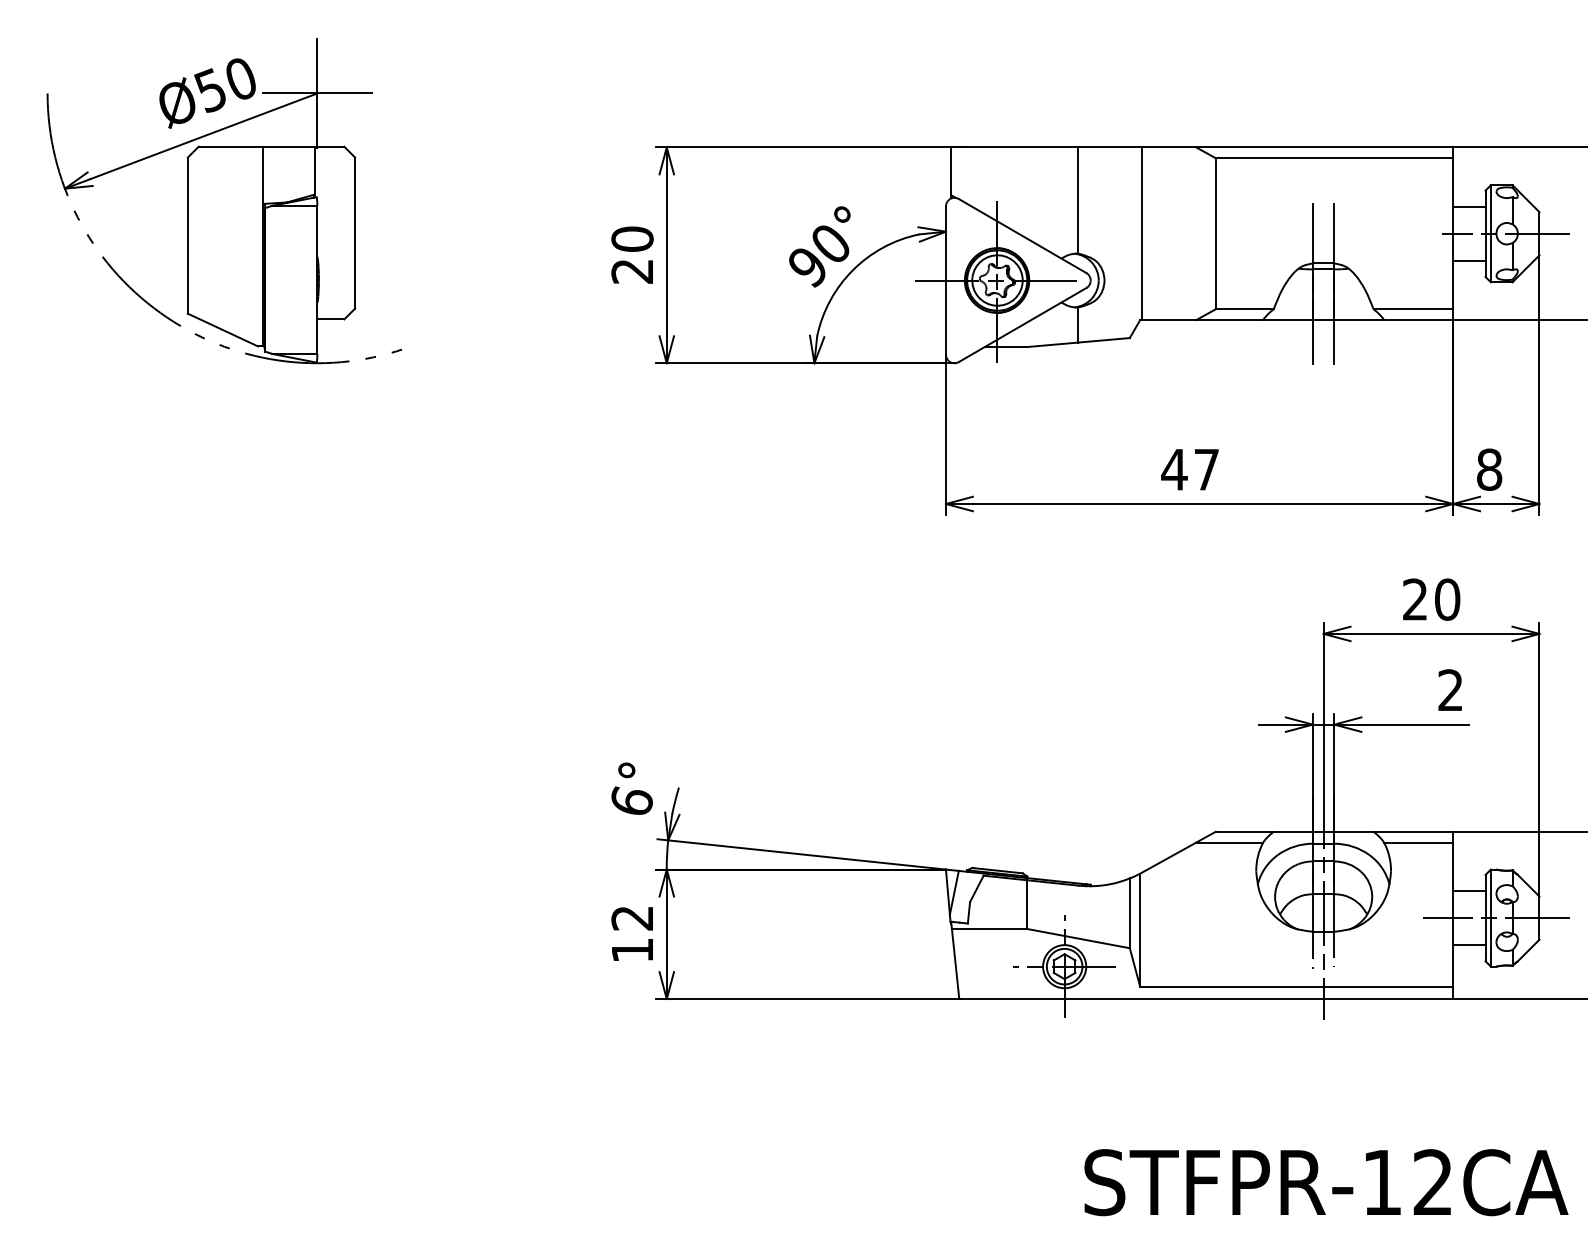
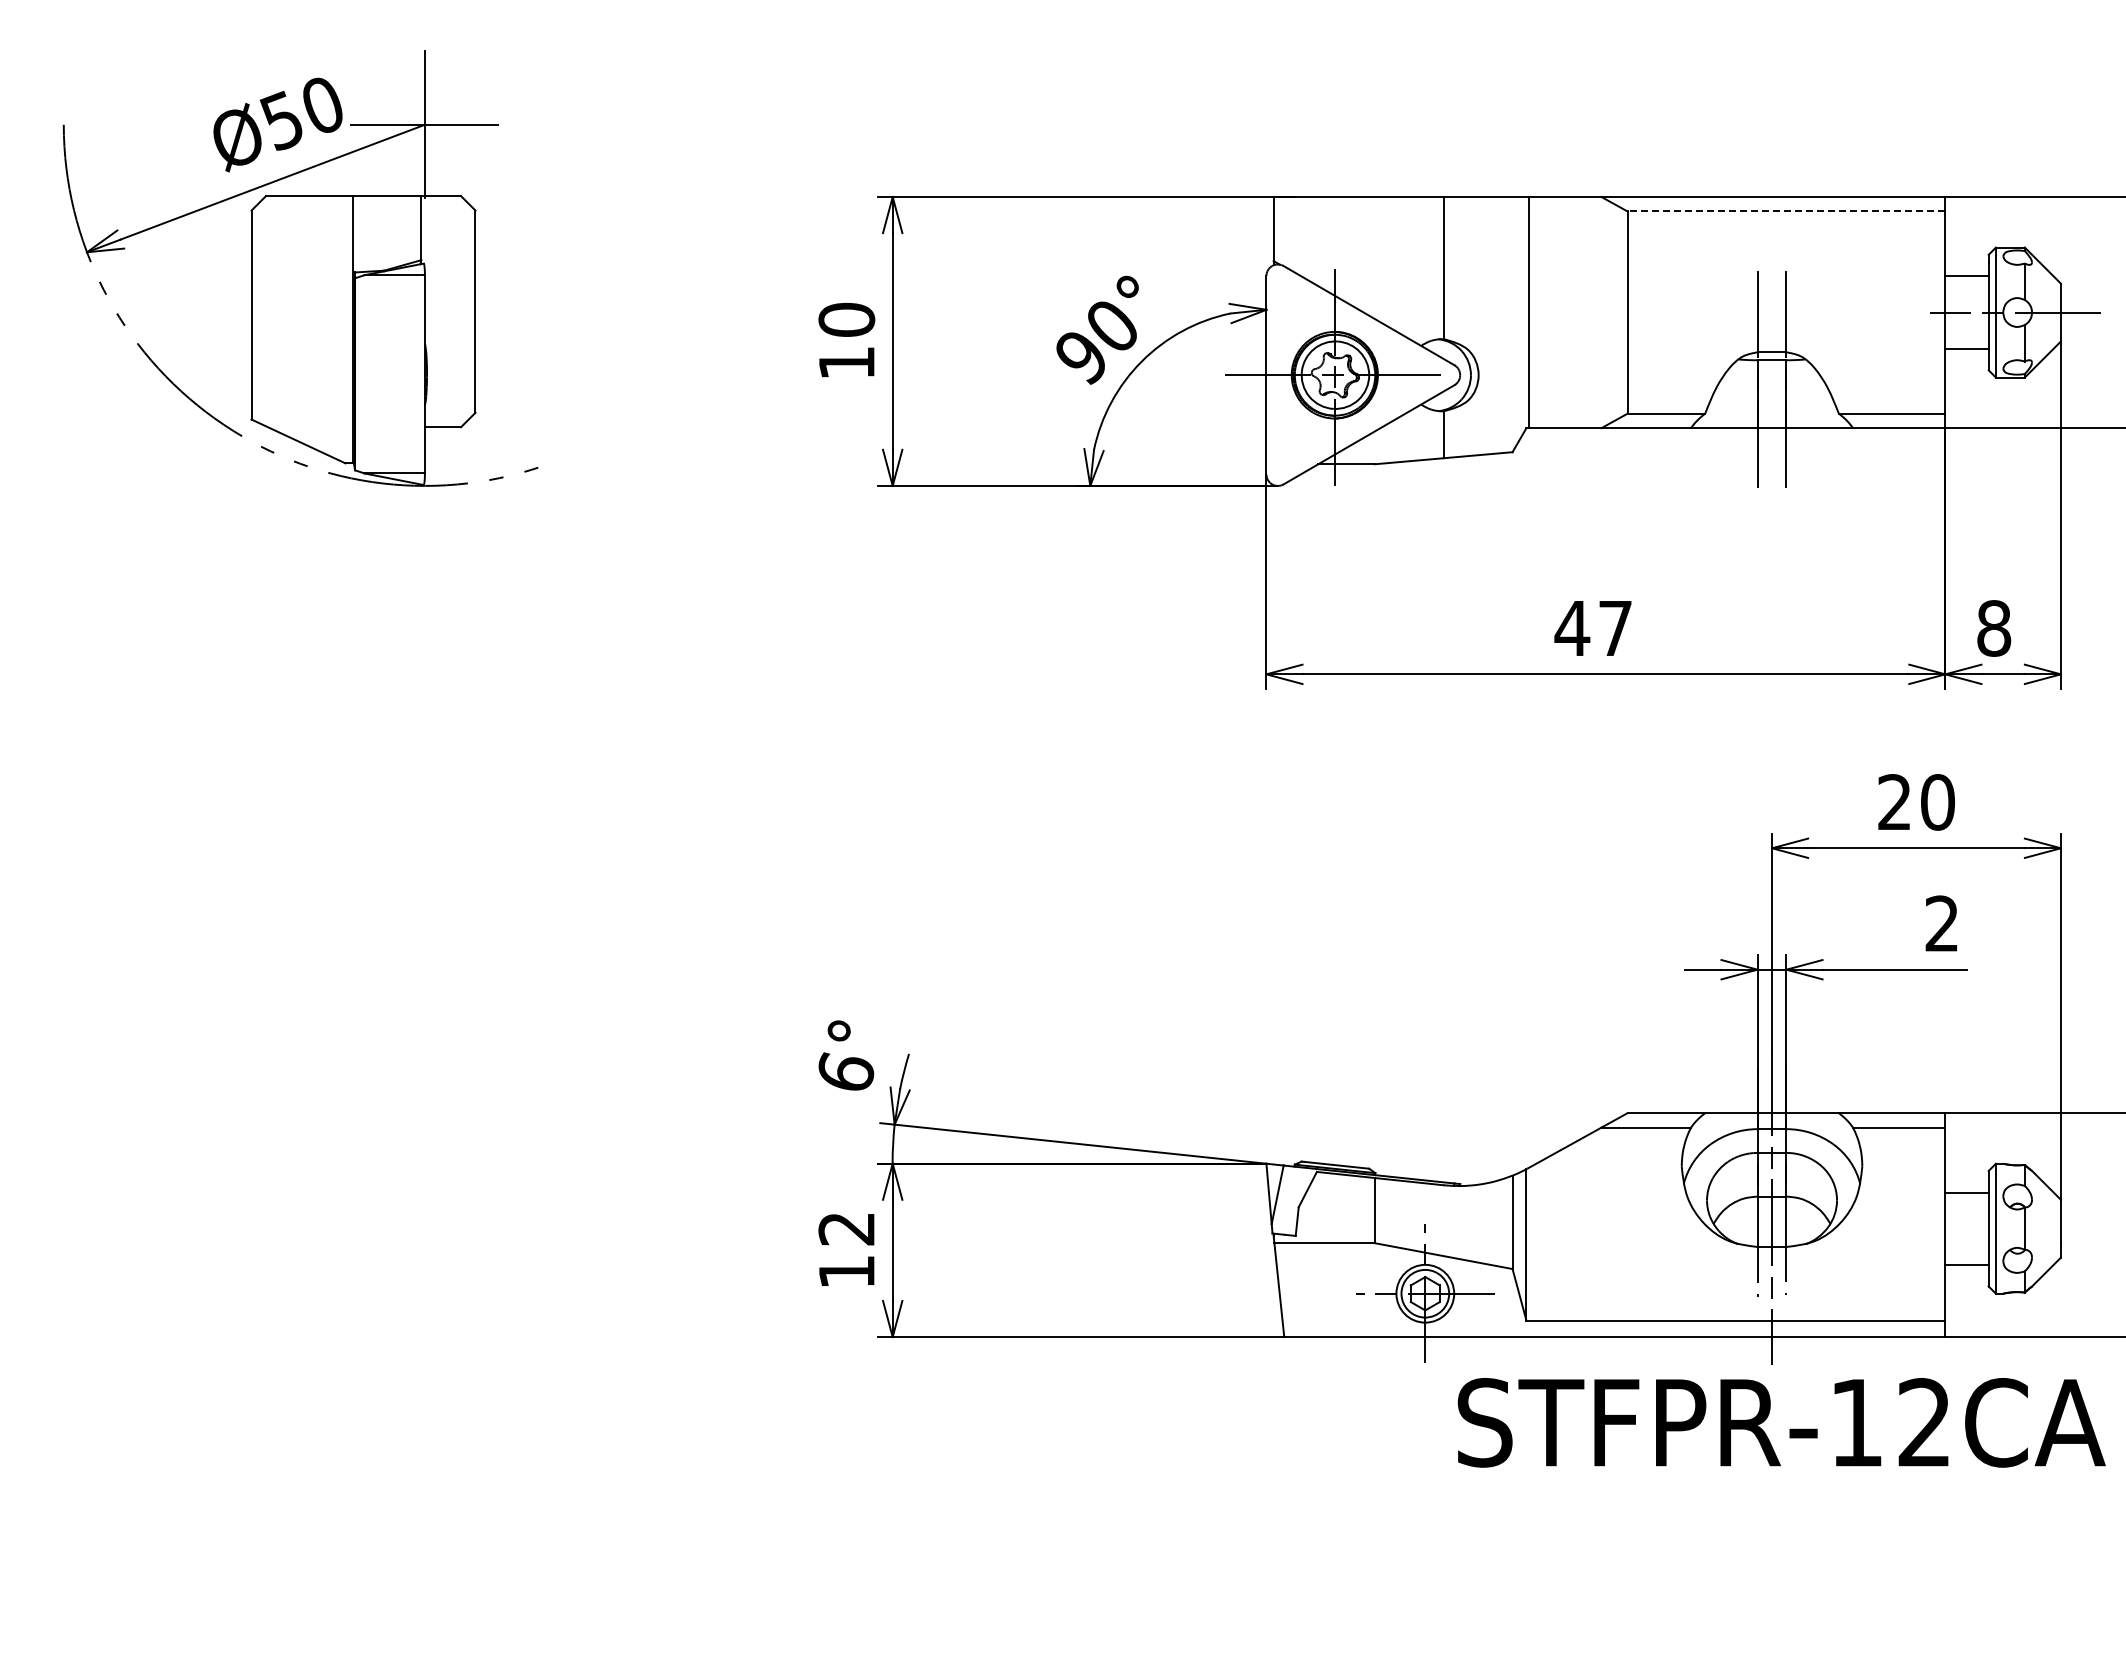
line: (1334, 158) -> (1786, 211), solid -> dashed
text: (632, 271) -> (846, 363), 20 -> 10
line: (1496, 917) -> (2003, 1228), removed
text: (1326, 1182) -> (1781, 1422), moved

